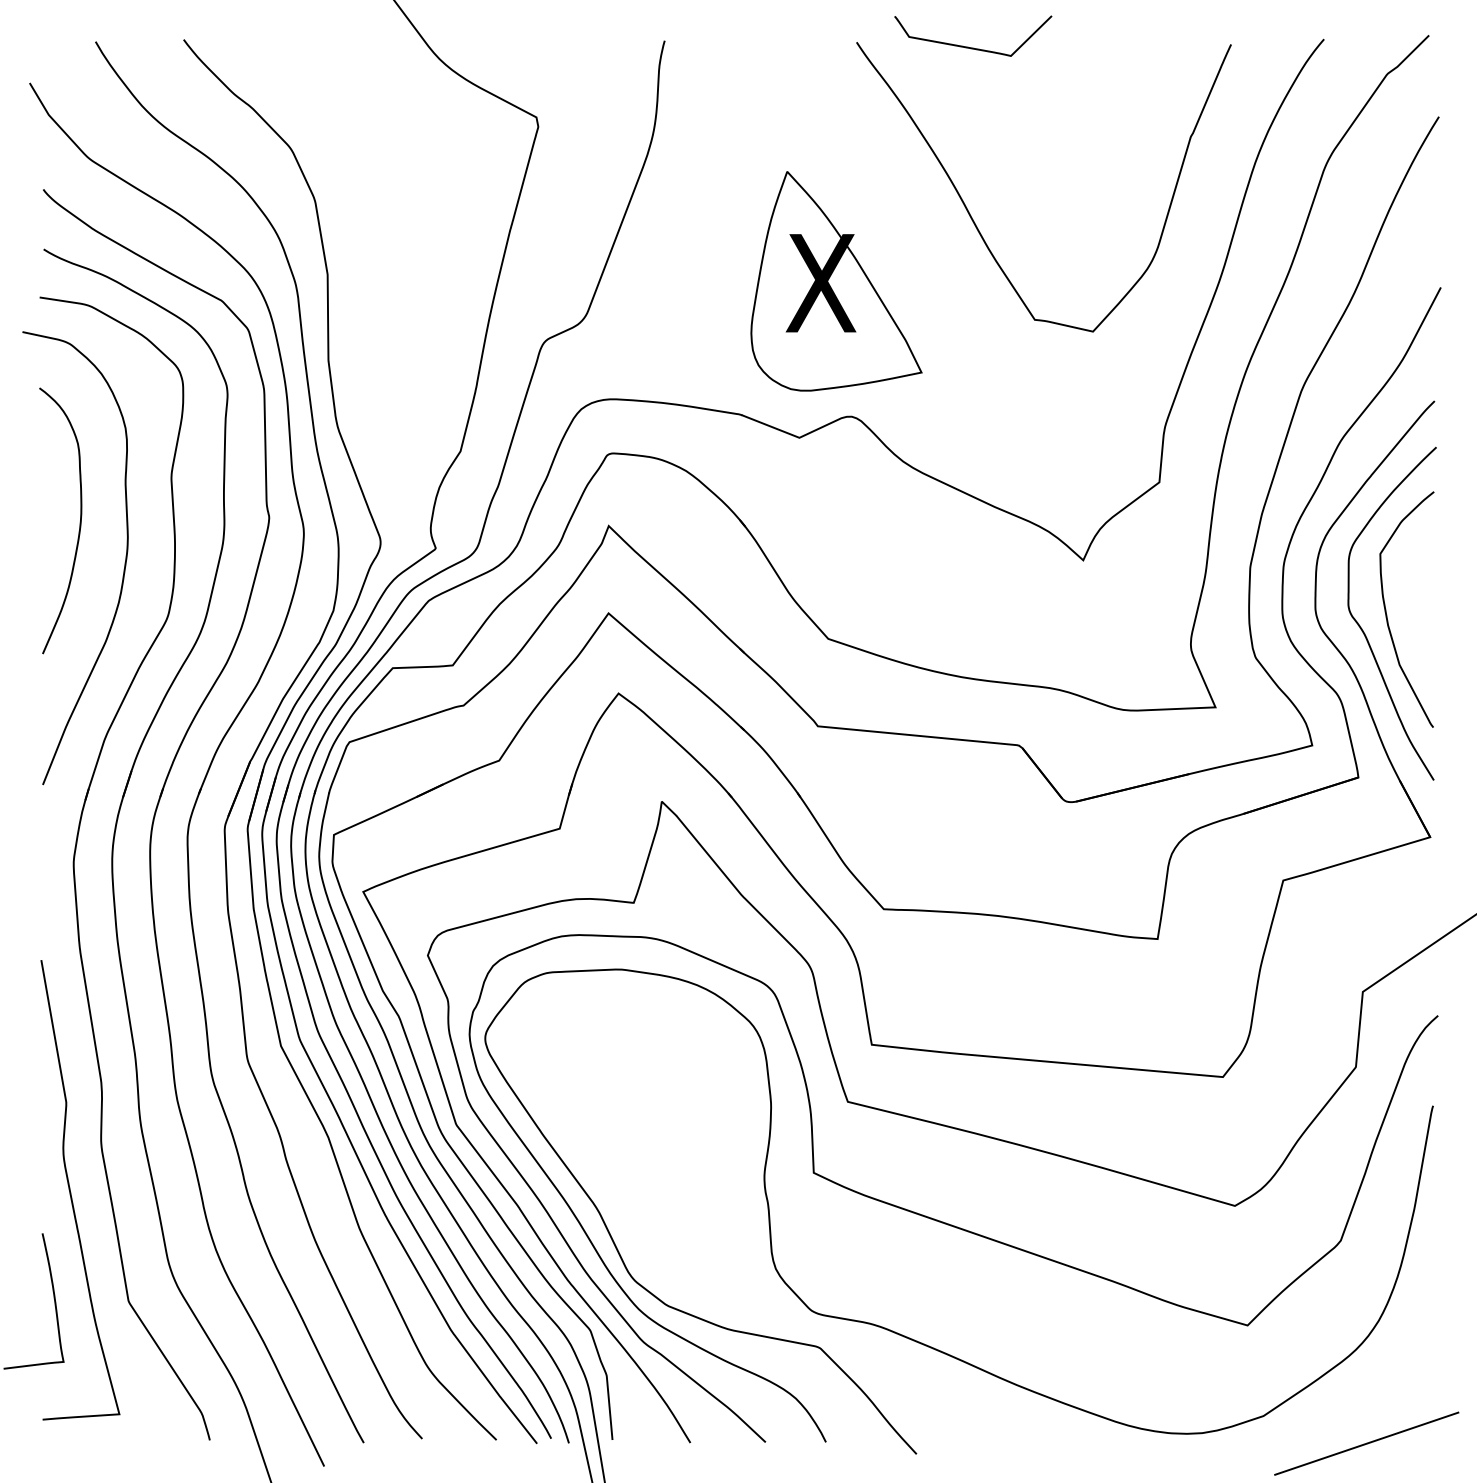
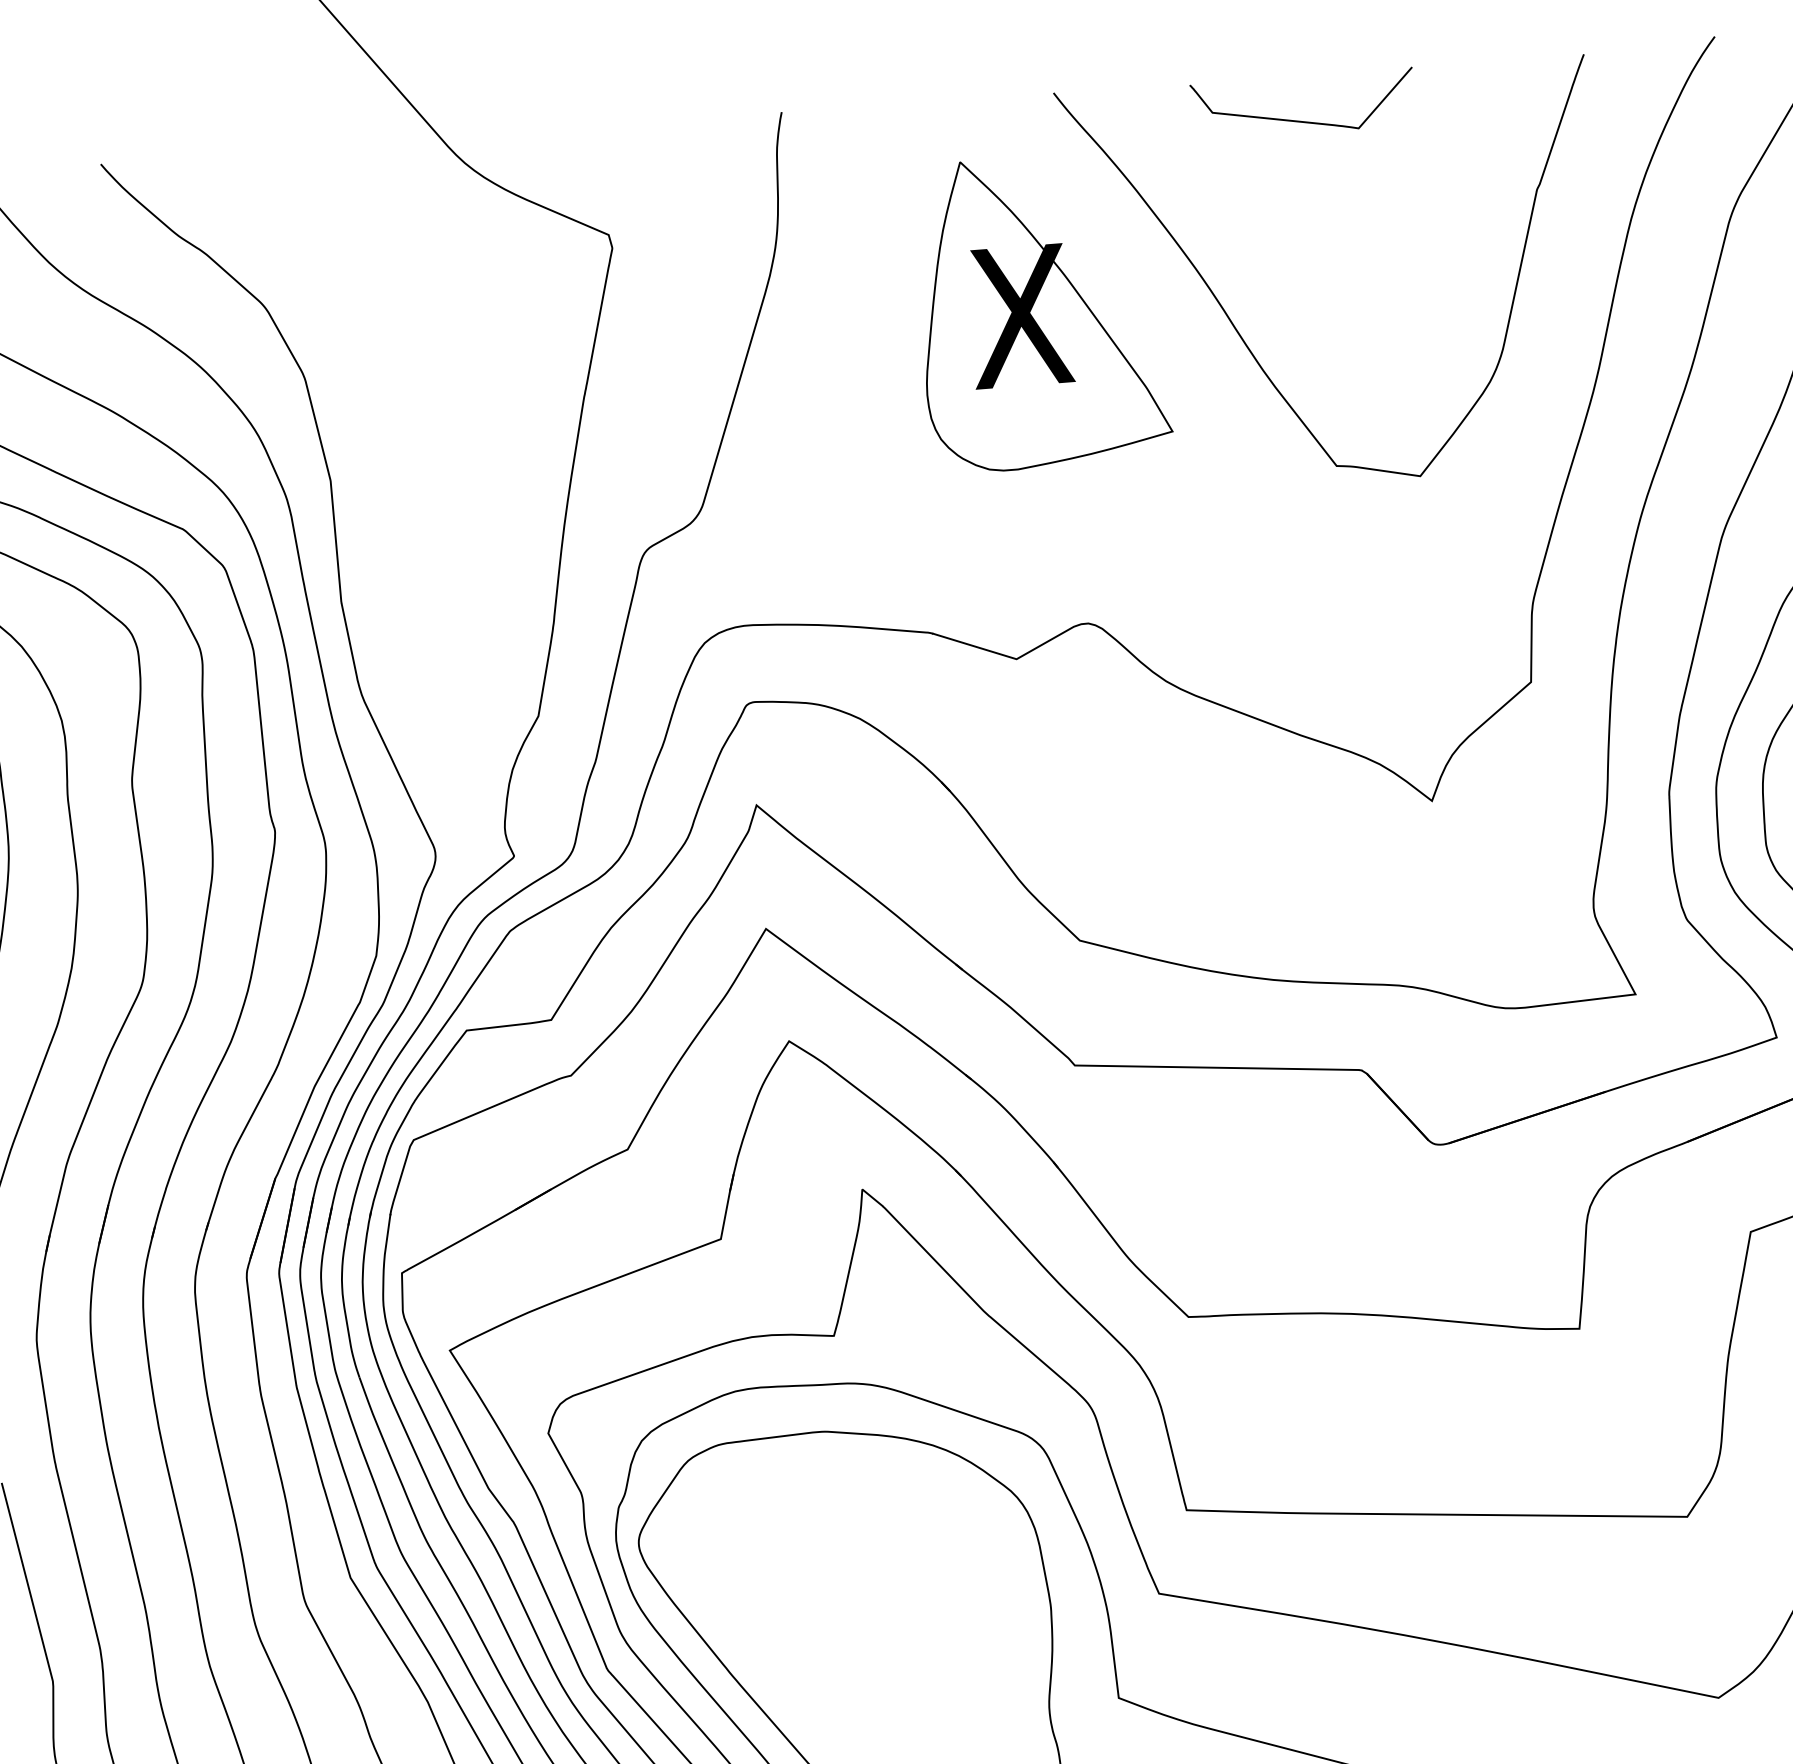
curve: (973, 47) -> (1304, 120), moved
part: (836, 281) -> (1042, 312), moved

